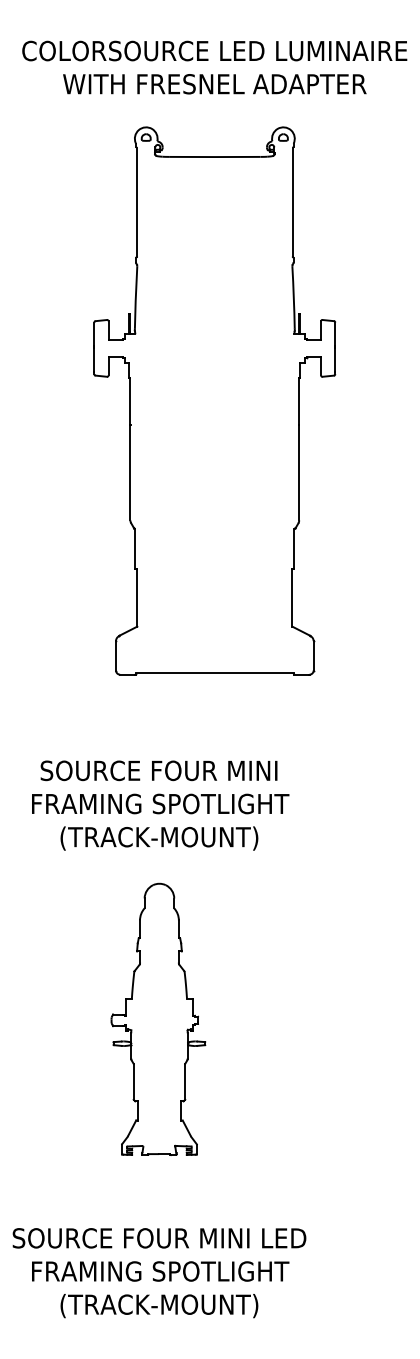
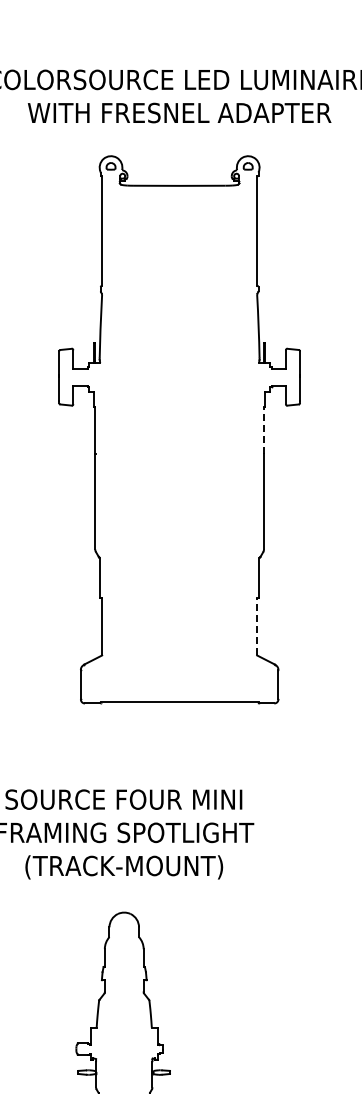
line: (299, 401) -> (264, 430), solid -> dashed
line: (292, 597) -> (257, 626), solid -> dashed

